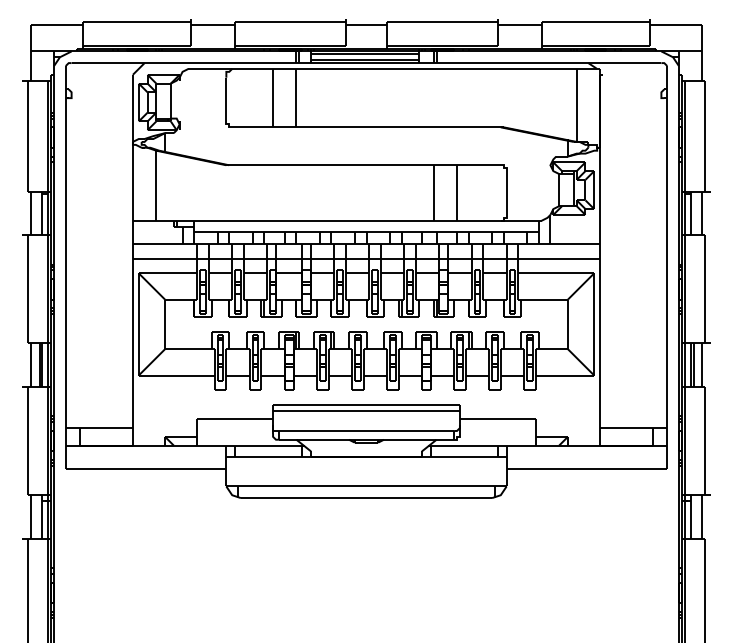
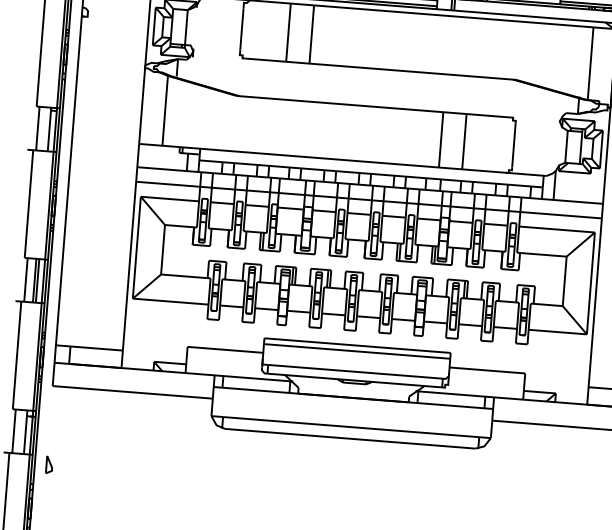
part: (68, 547) -> (49, 464), added

